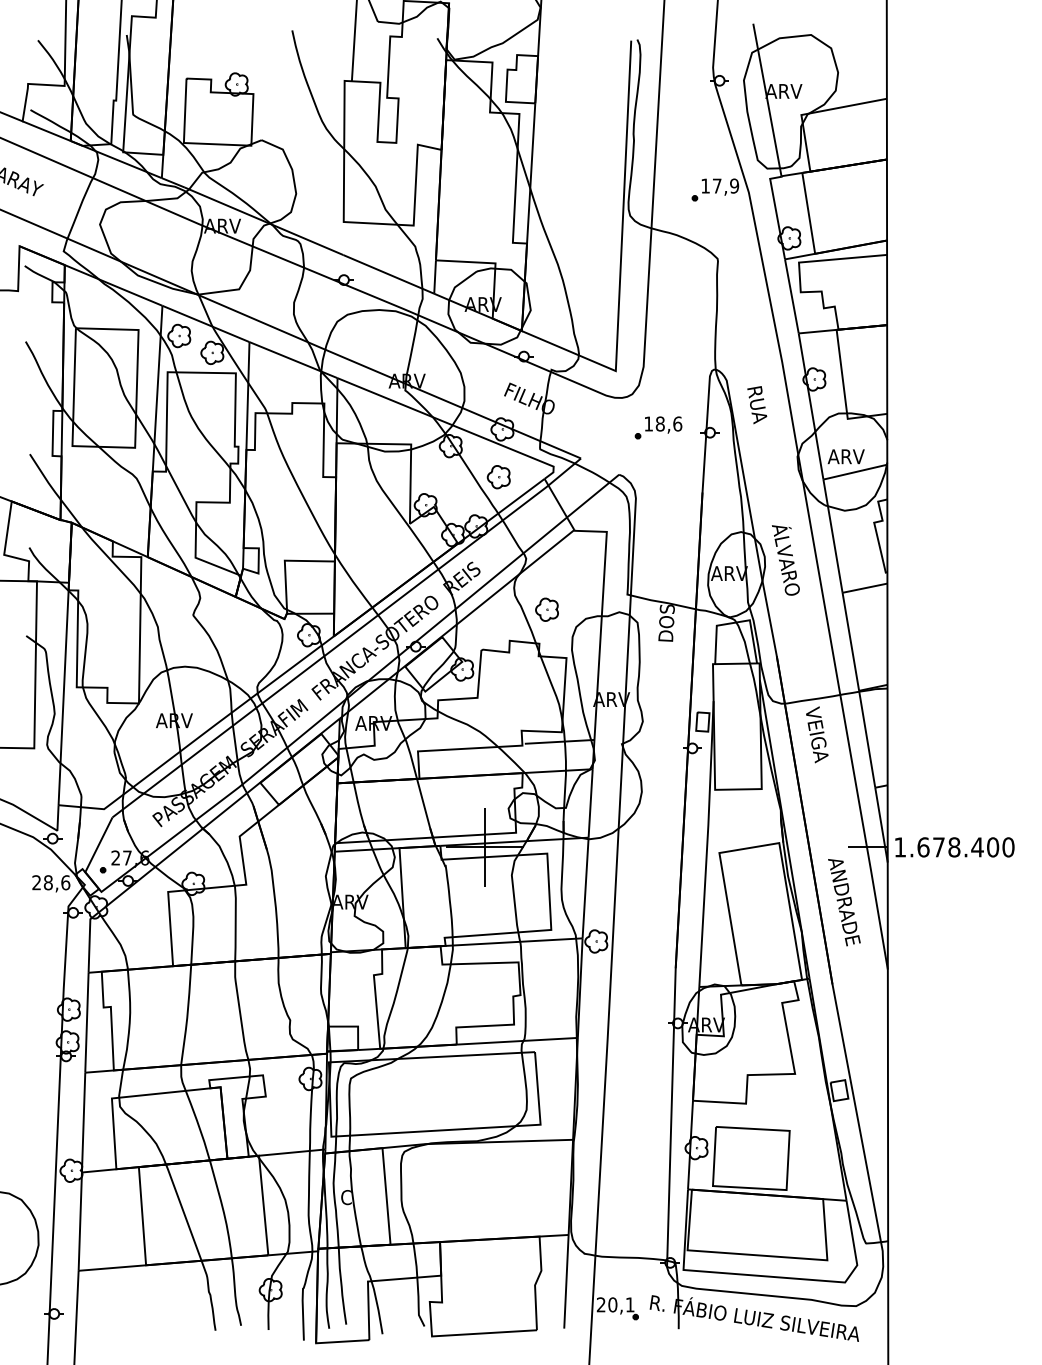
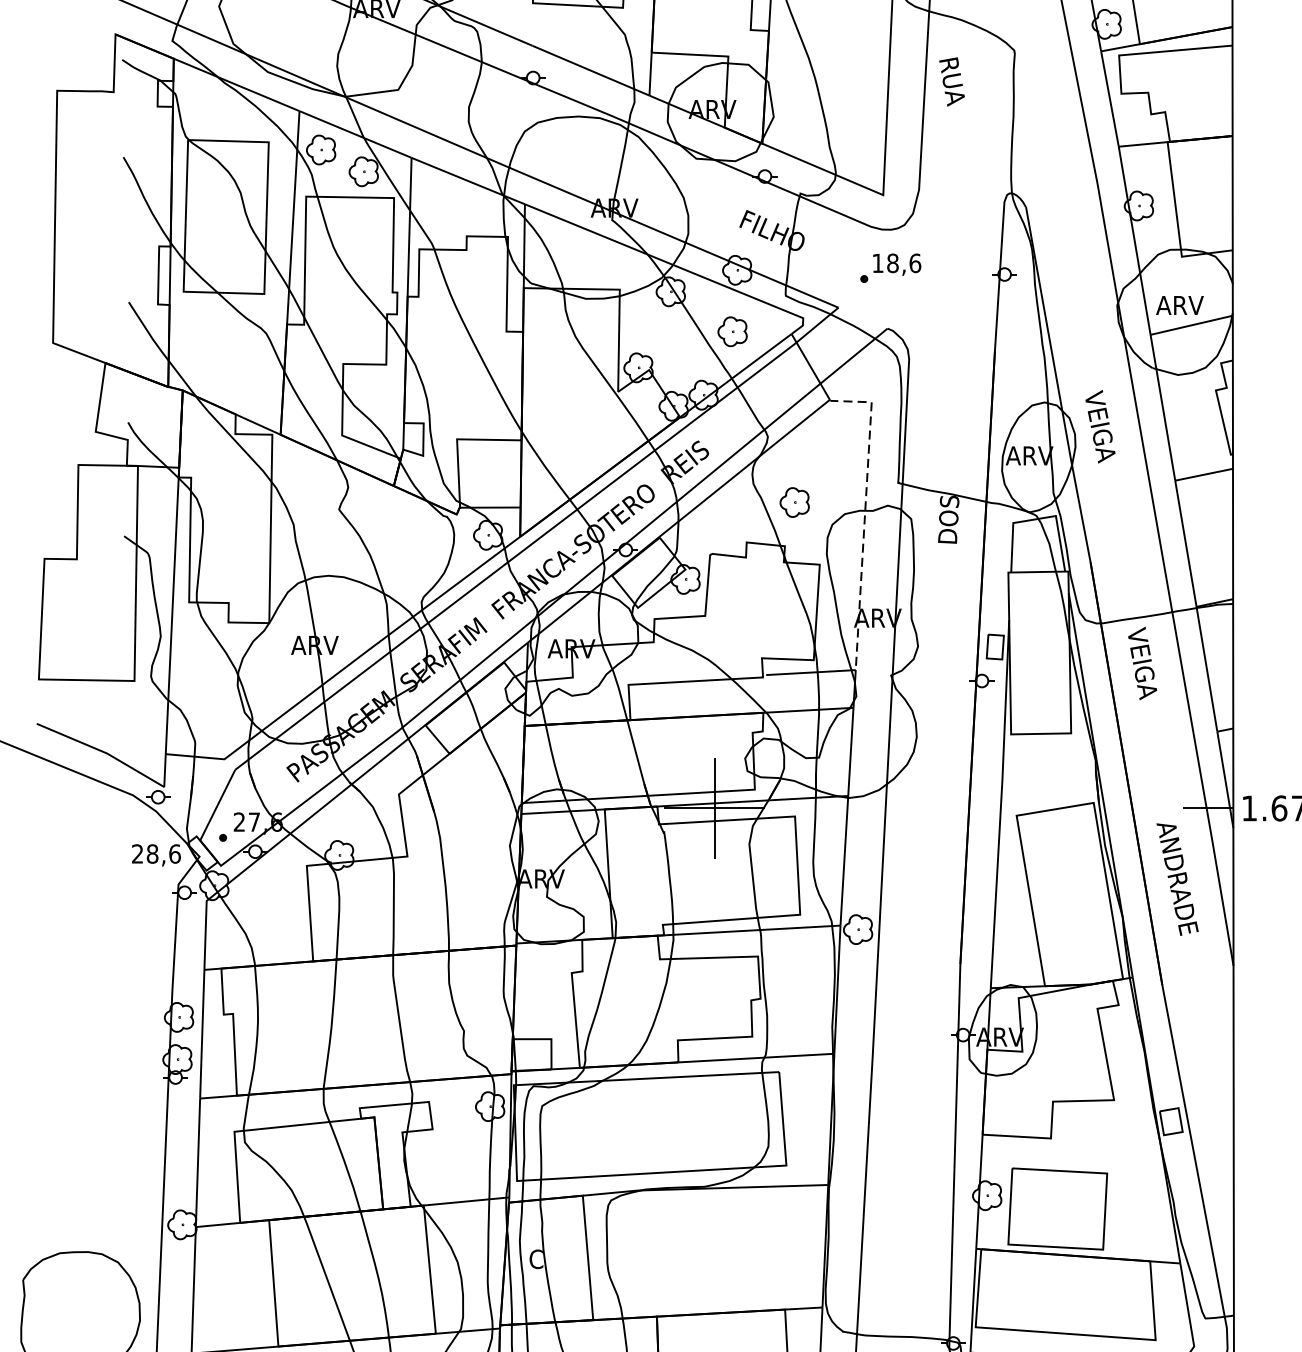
text: (757, 405) -> (952, 82), moved
part: (658, 427) -> (890, 267), moved
text: (785, 558) -> (1101, 436), ÁLVARO -> VEIGA
line: (601, 618) -> (864, 513), solid -> dashed

